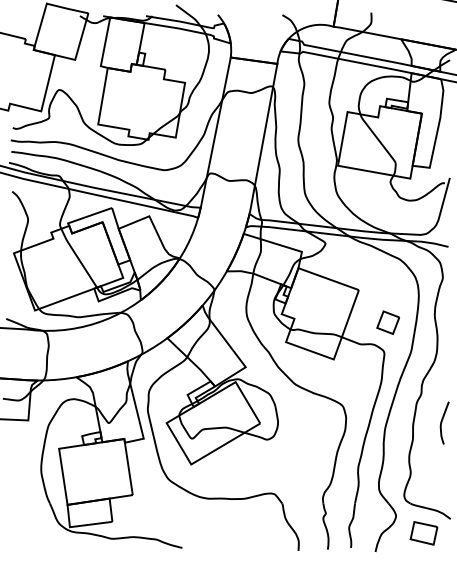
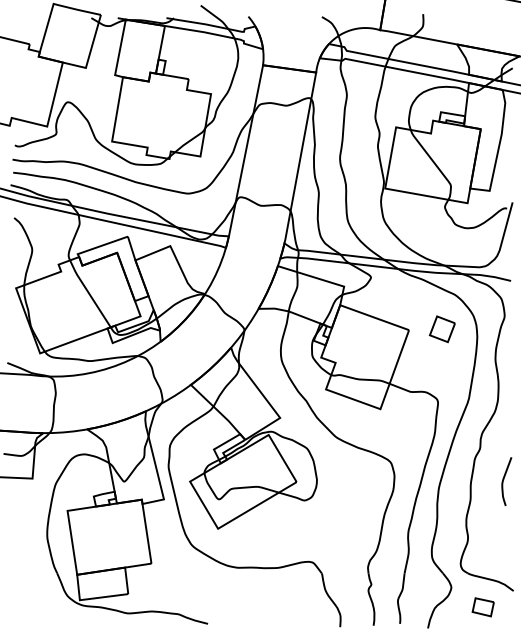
part: (387, 322) -> (441, 329), moved
part: (424, 533) -> (483, 607), size x0.7

